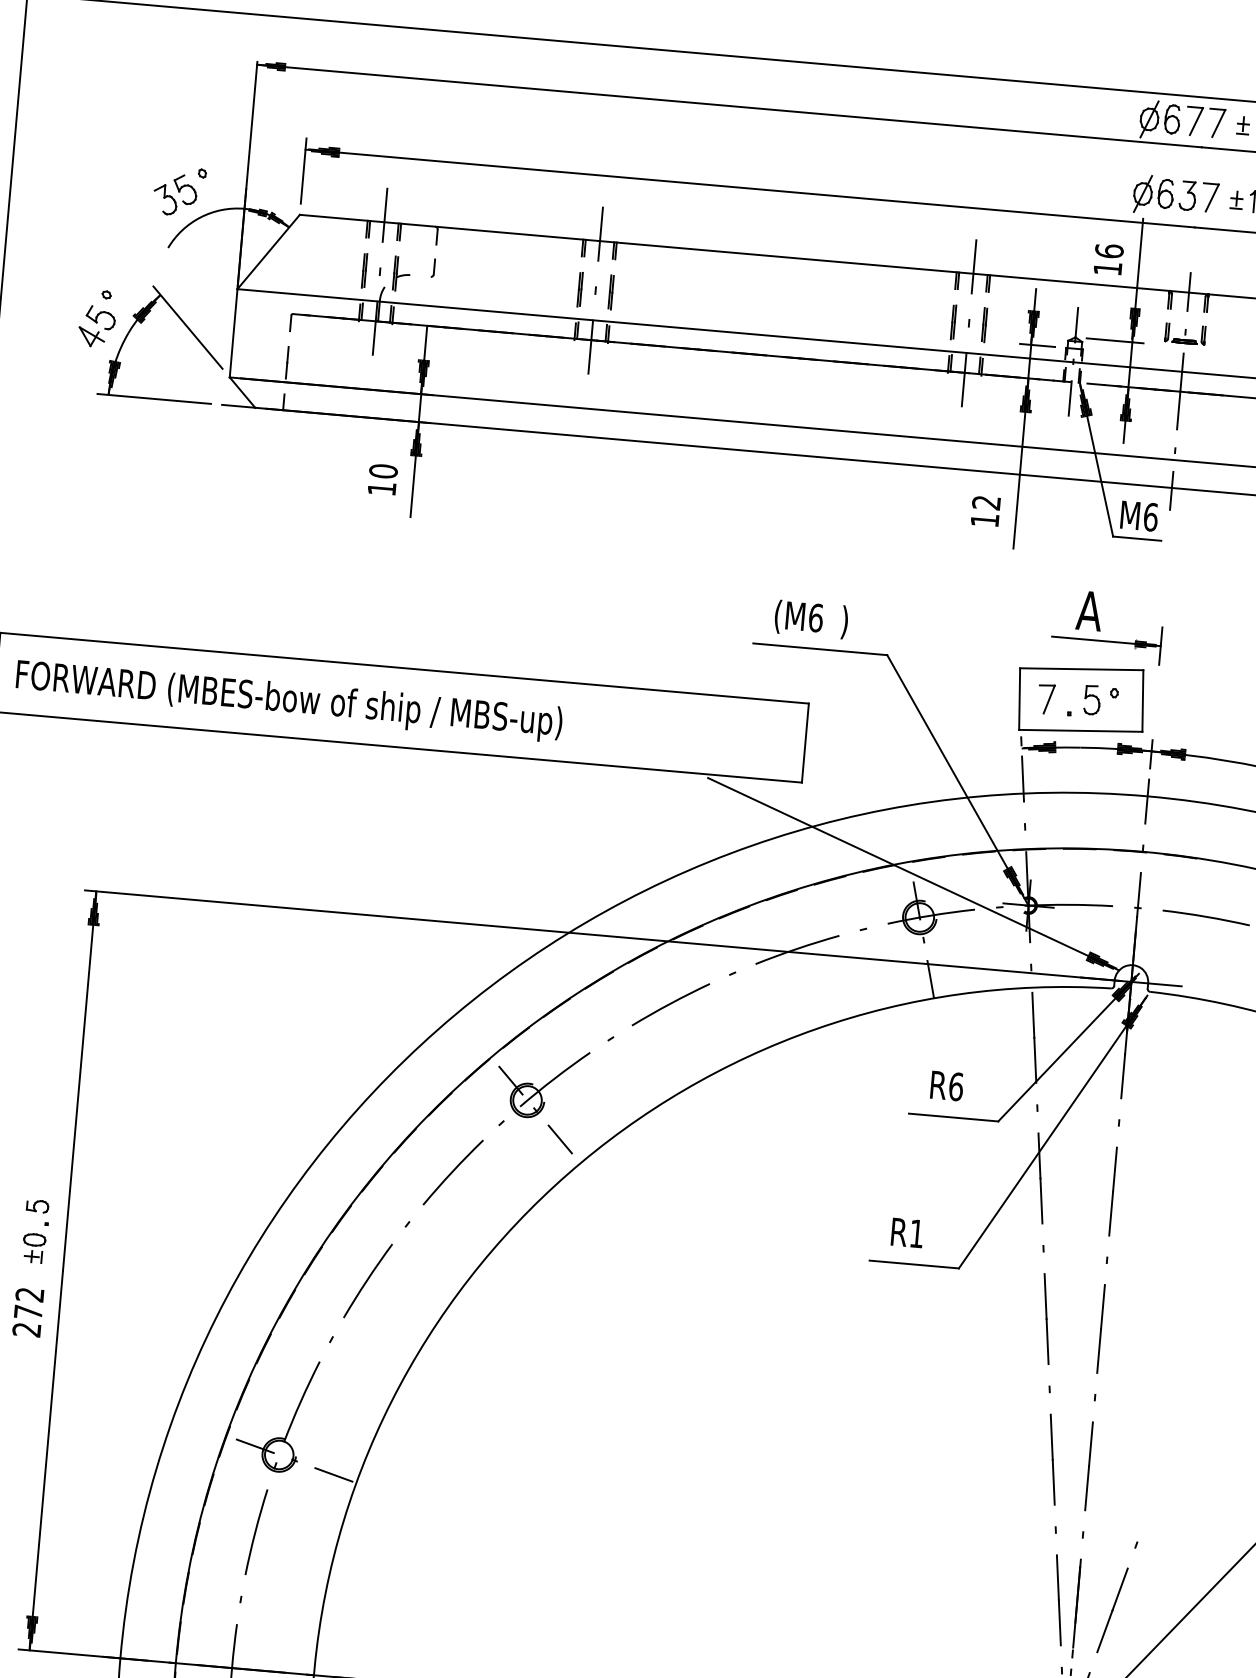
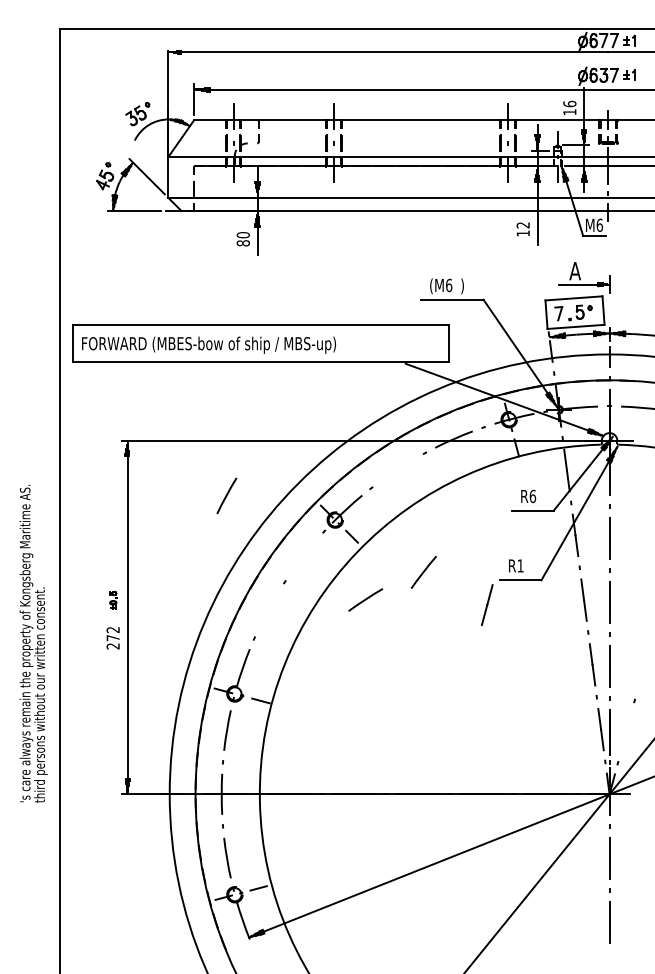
text: (380, 489) -> (242, 243), 10 -> 80
line: (670, 1003) -> (365, 599), moved
line: (452, 1170) -> (423, 571), moved
part: (36, 1231) -> (113, 600), size x0.6
line: (367, 1279) -> (226, 495), moved
line: (1113, 1609) -> (487, 604), moved

